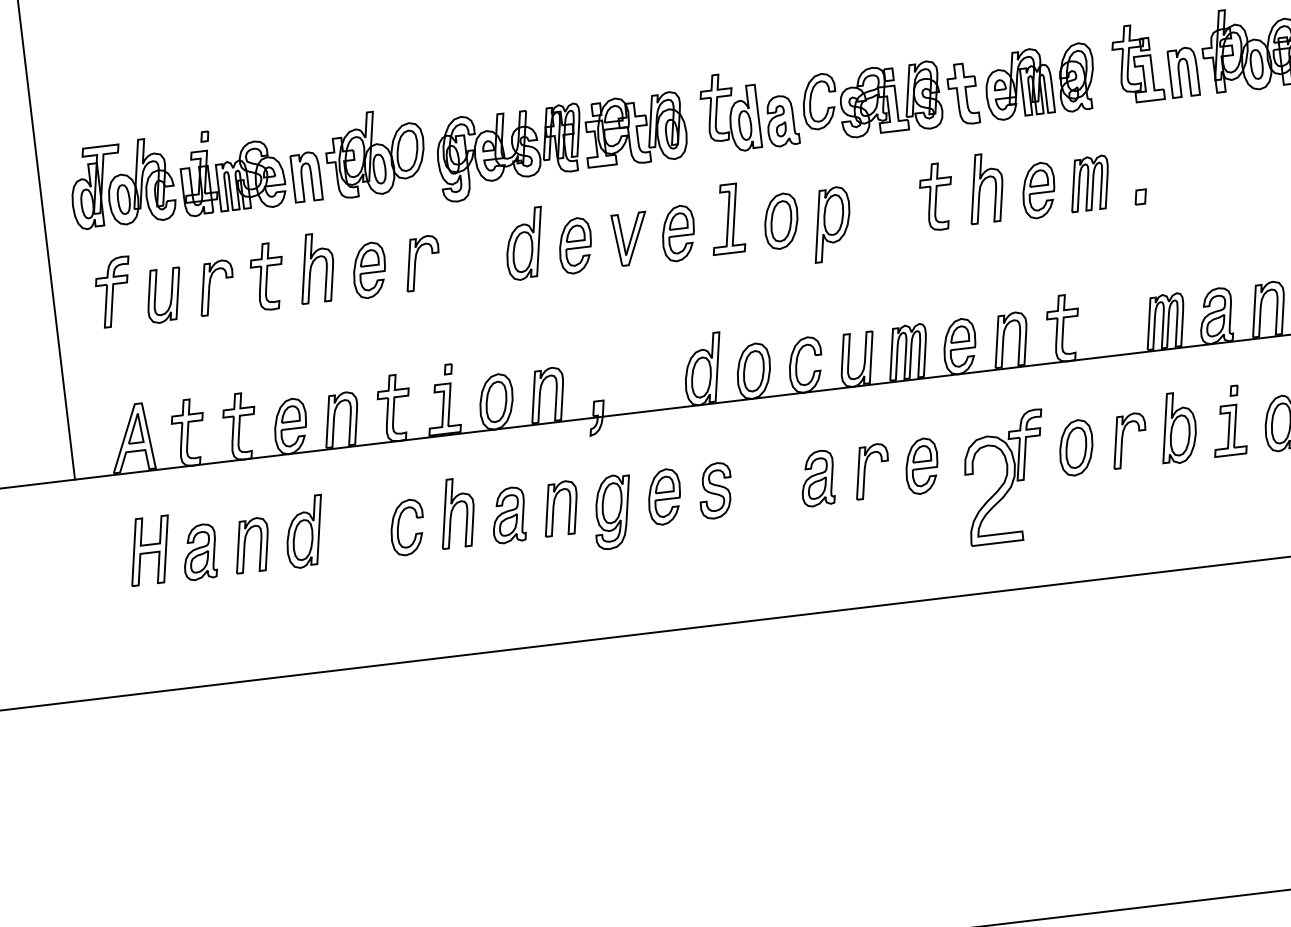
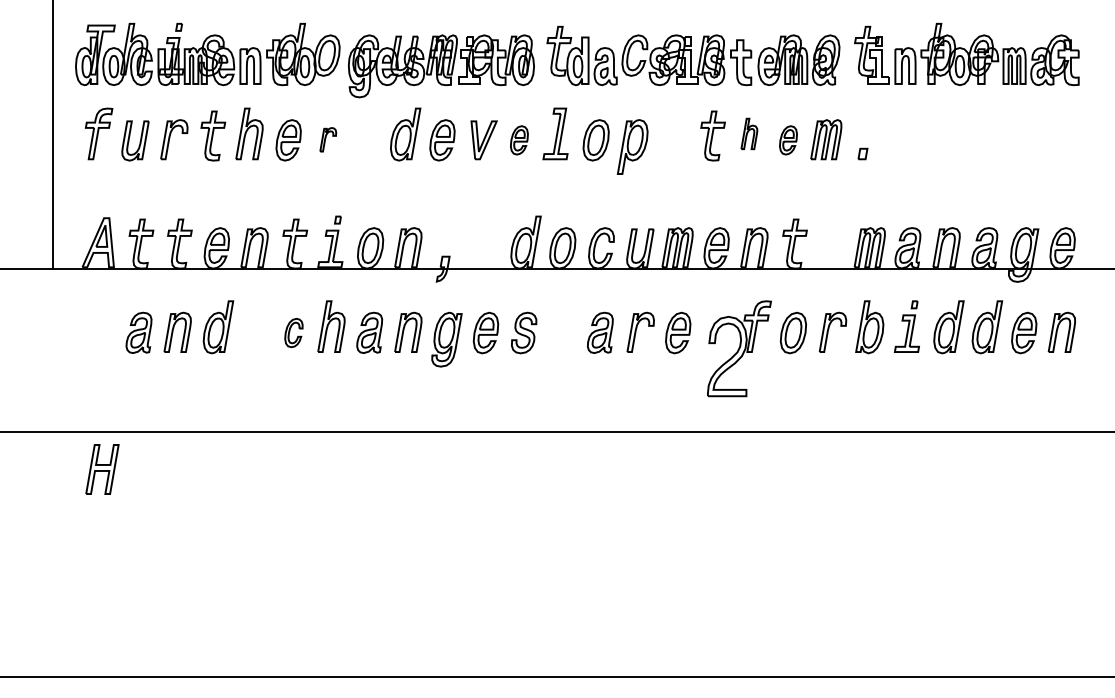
part: (985, 187) -> (749, 133), size x0.6
part: (1038, 190) -> (788, 140), size x0.7
part: (678, 233) -> (519, 140), size x0.7
part: (422, 262) -> (328, 139), size x0.6
part: (406, 526) -> (293, 332), size x0.7
part: (150, 550) -> (102, 469), moved

